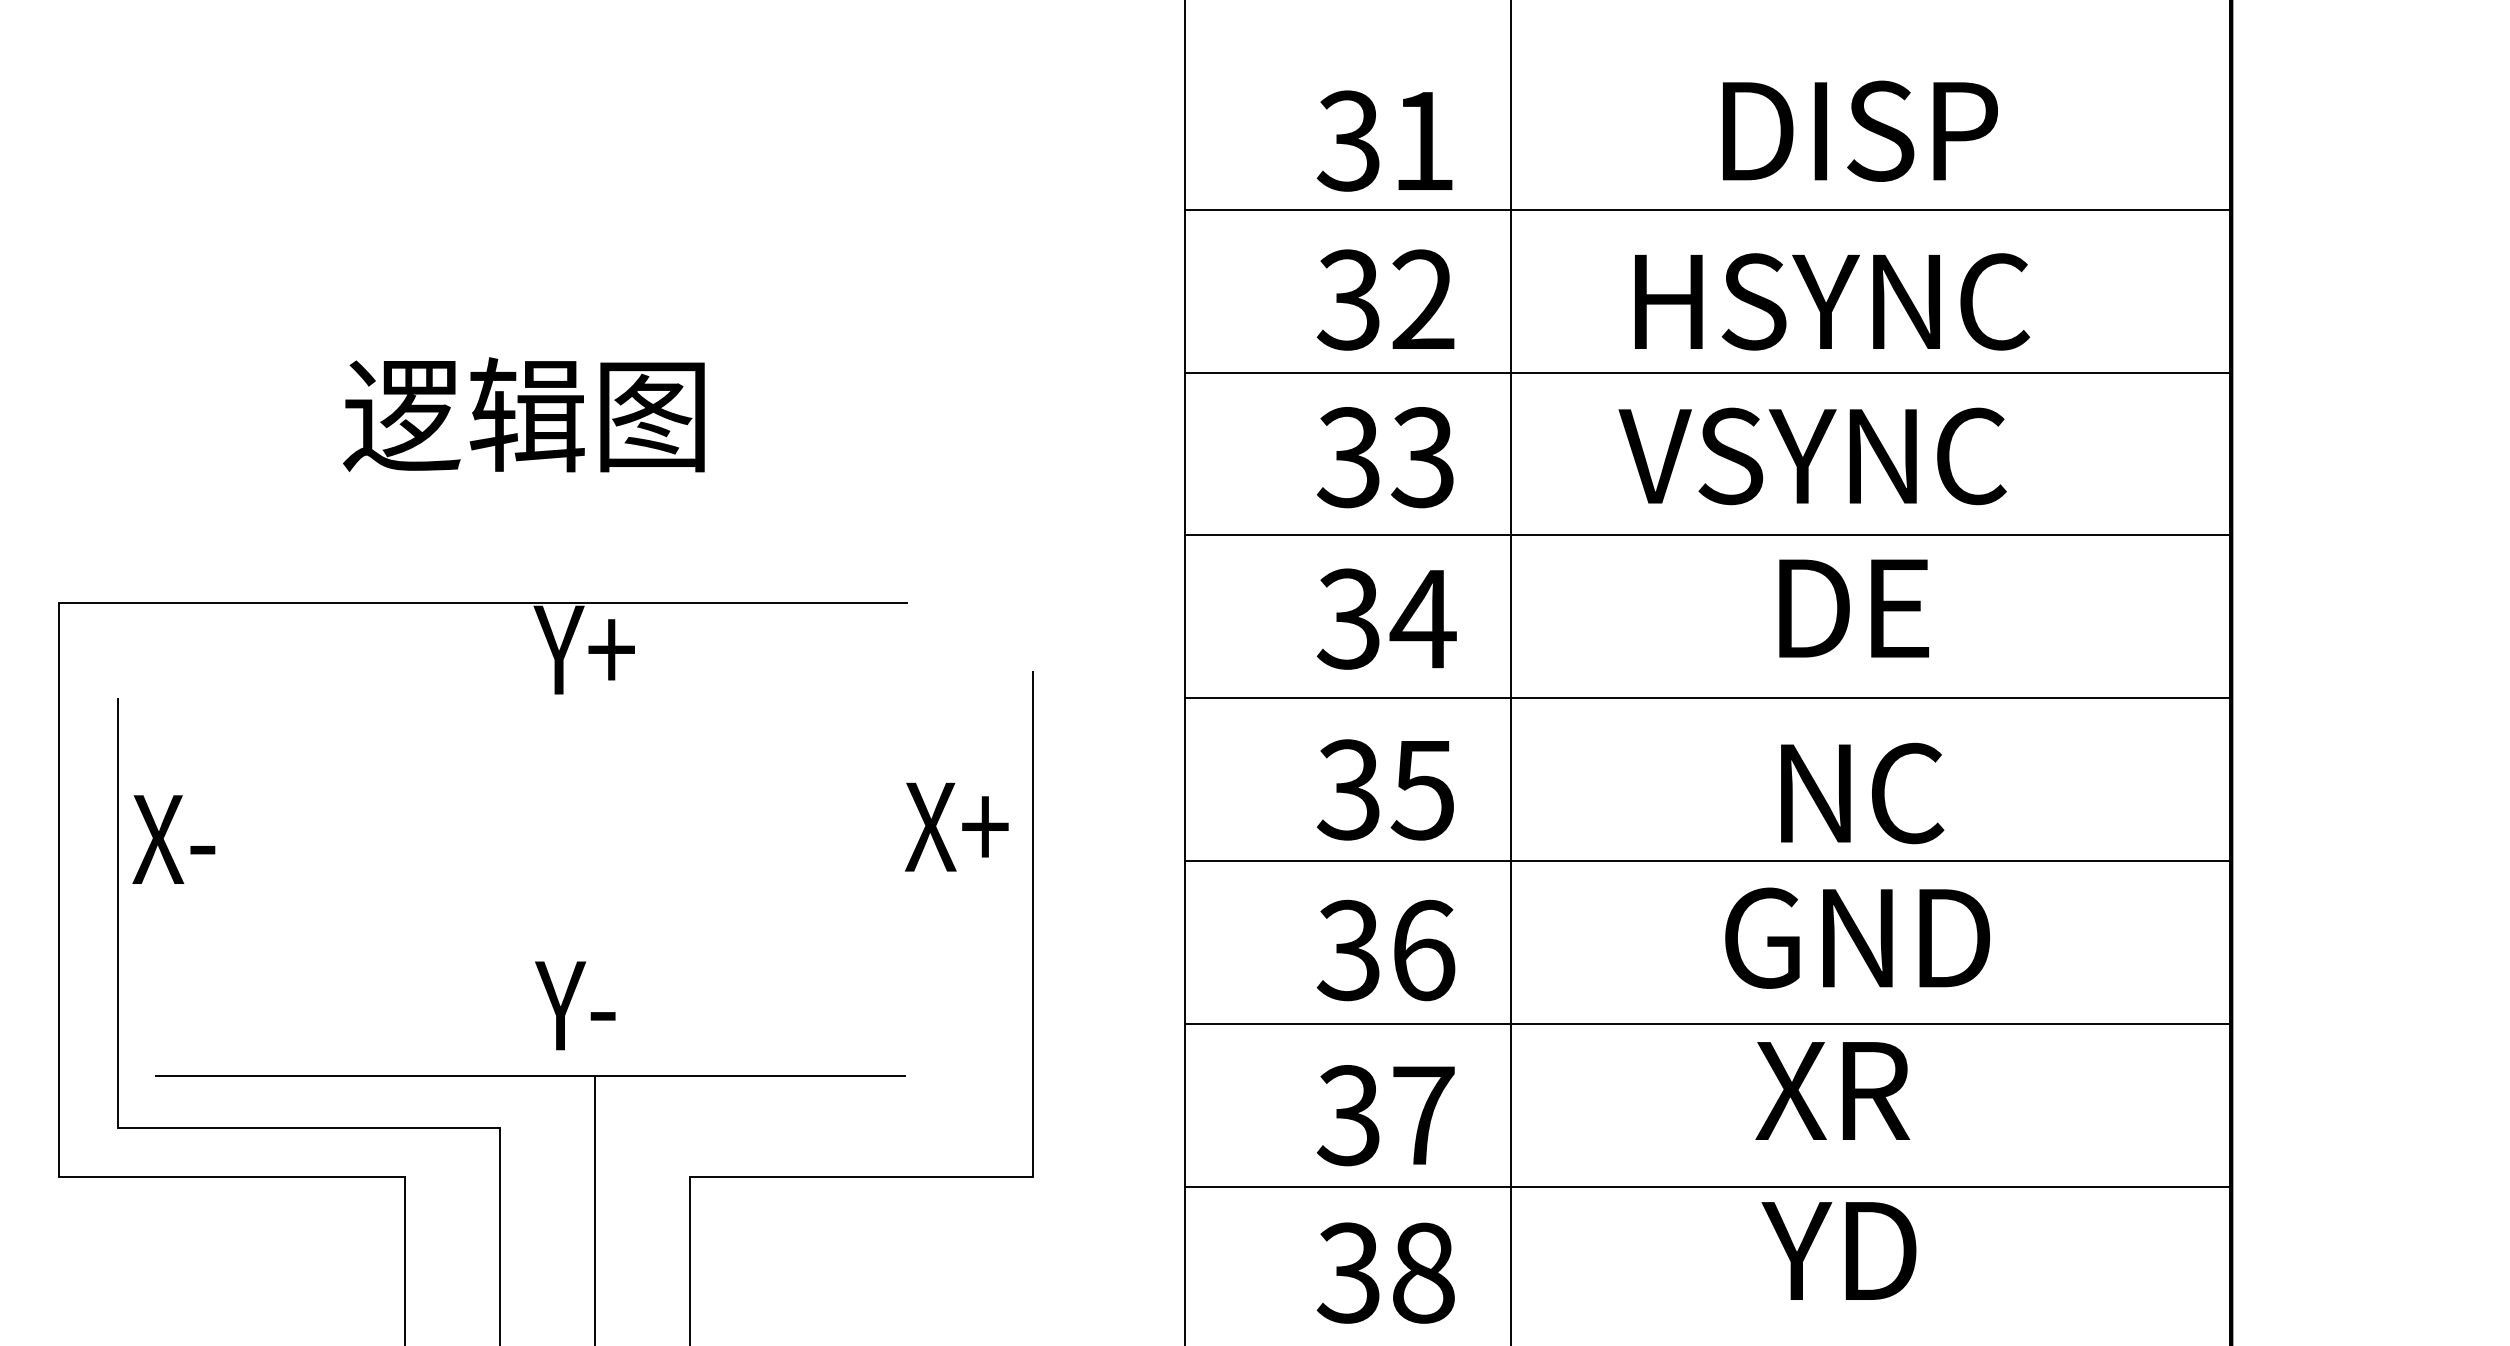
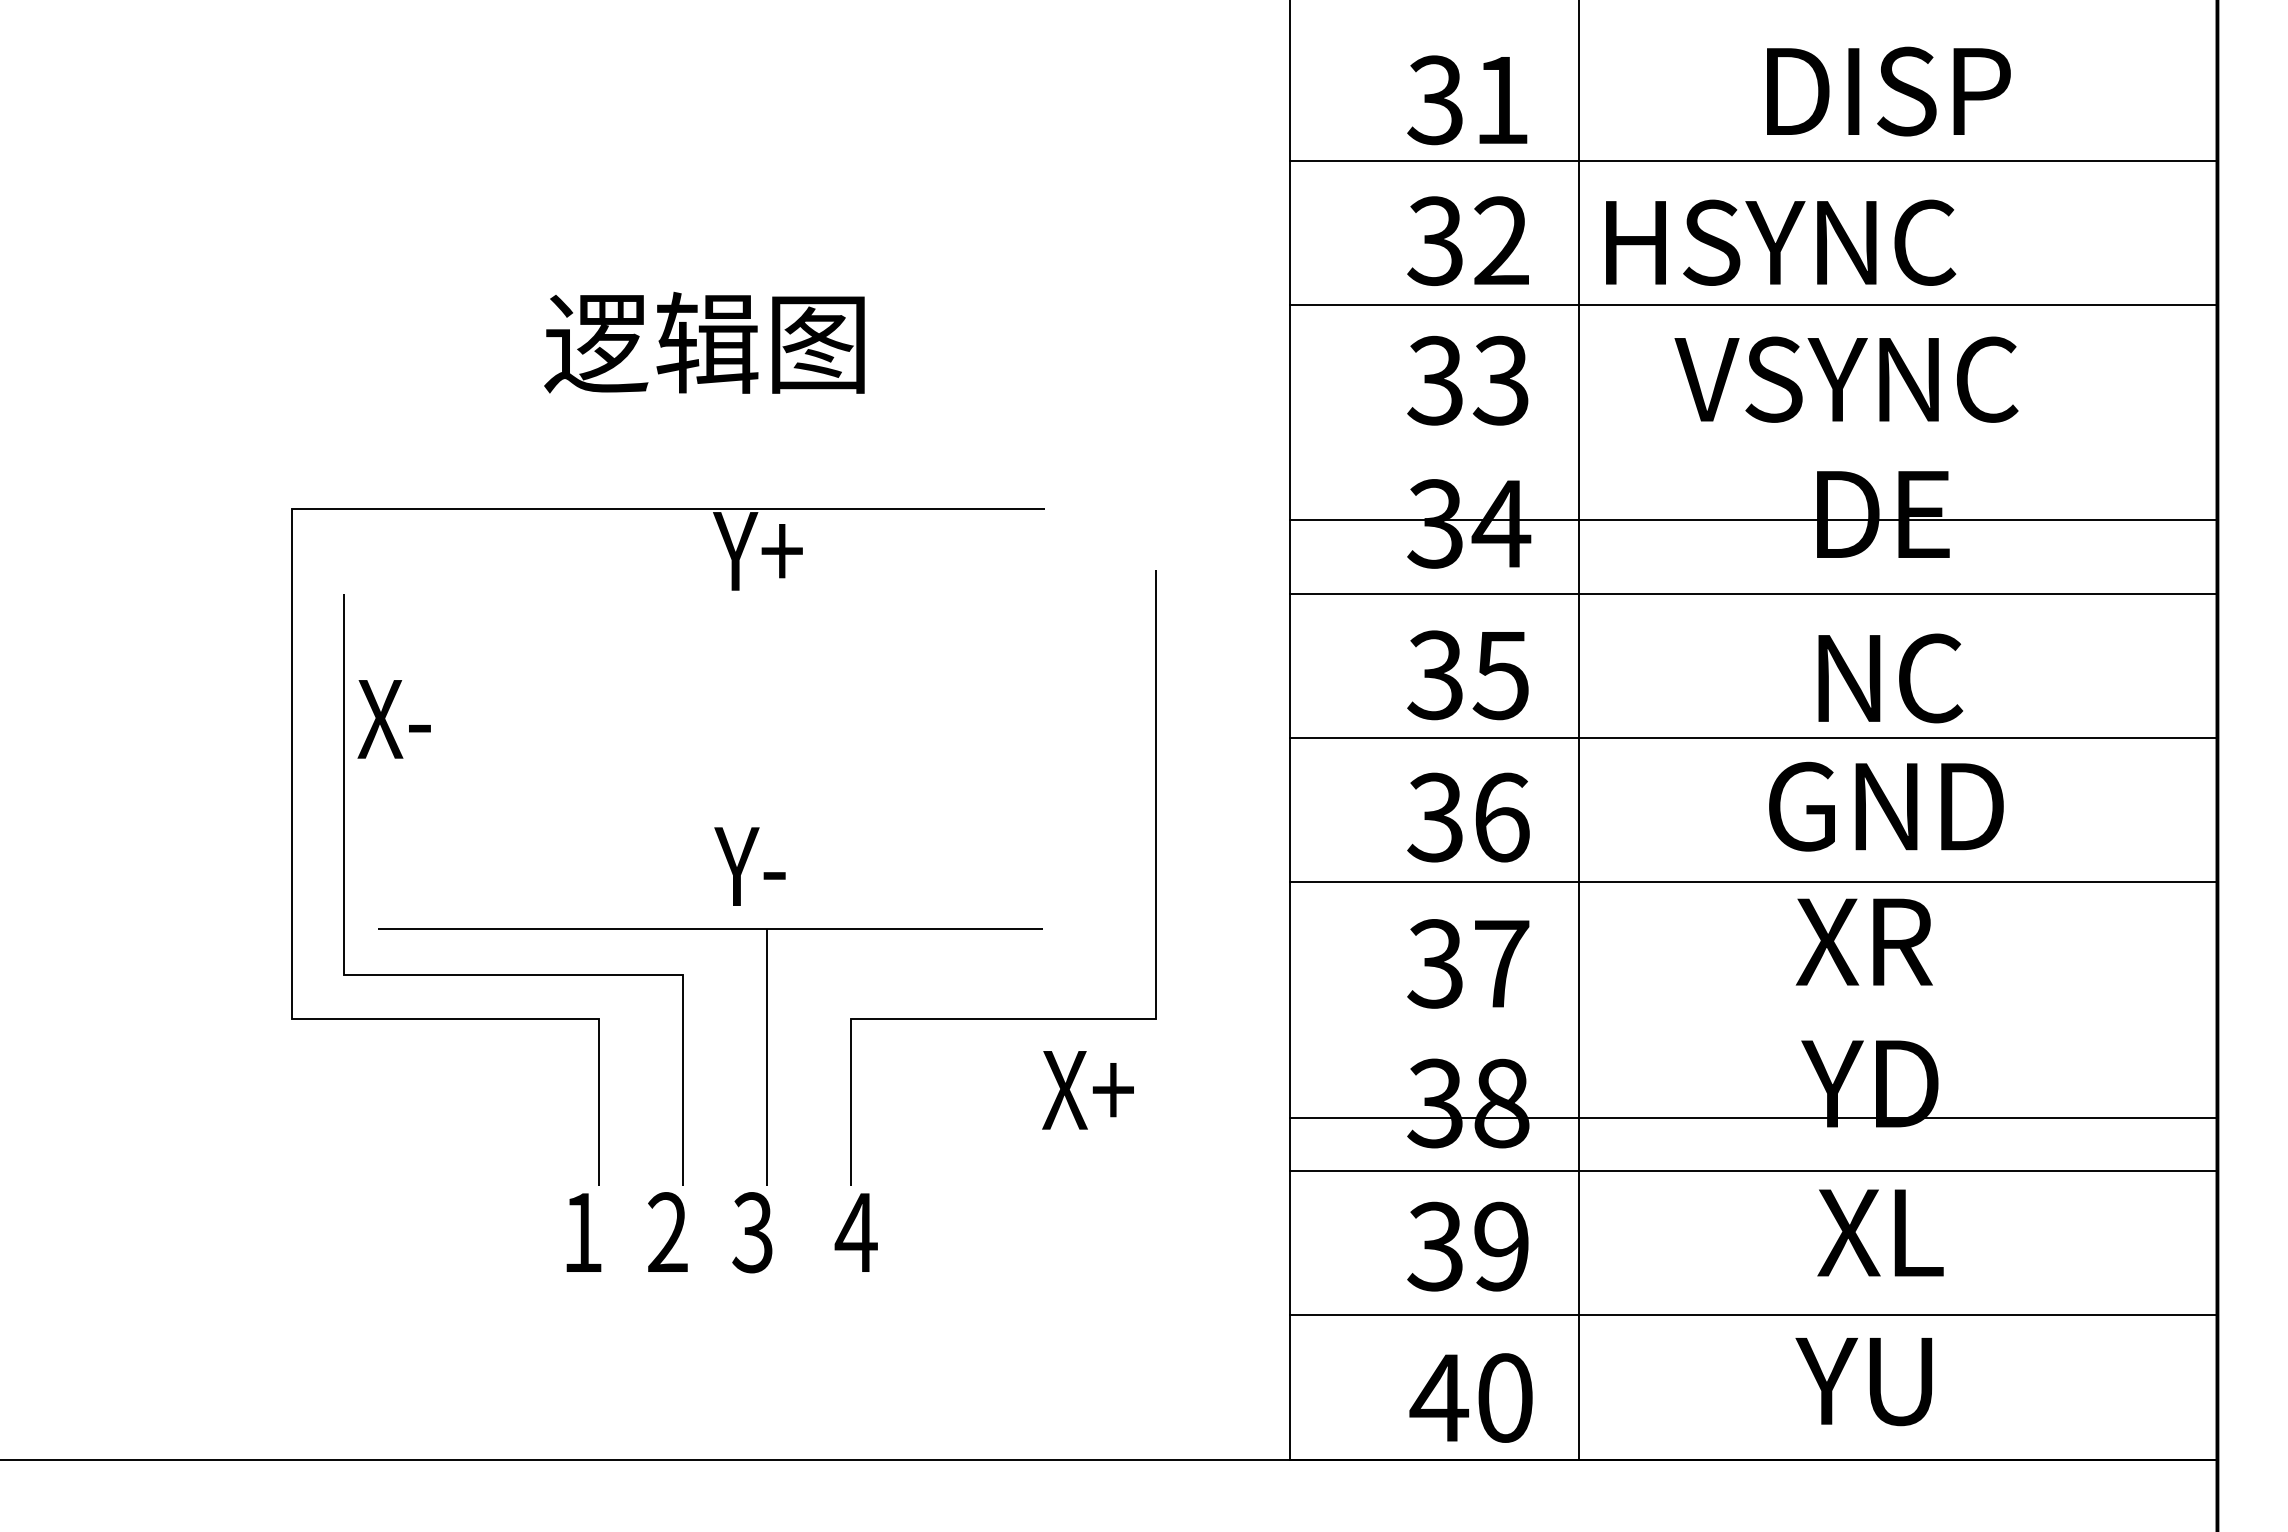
text: (1832, 301) -> (1781, 242), moved
line: (1707, 535) -> (1753, 519), moved
text: (956, 827) -> (1087, 1090), moved
line: (1707, 1186) -> (1753, 1117), moved

